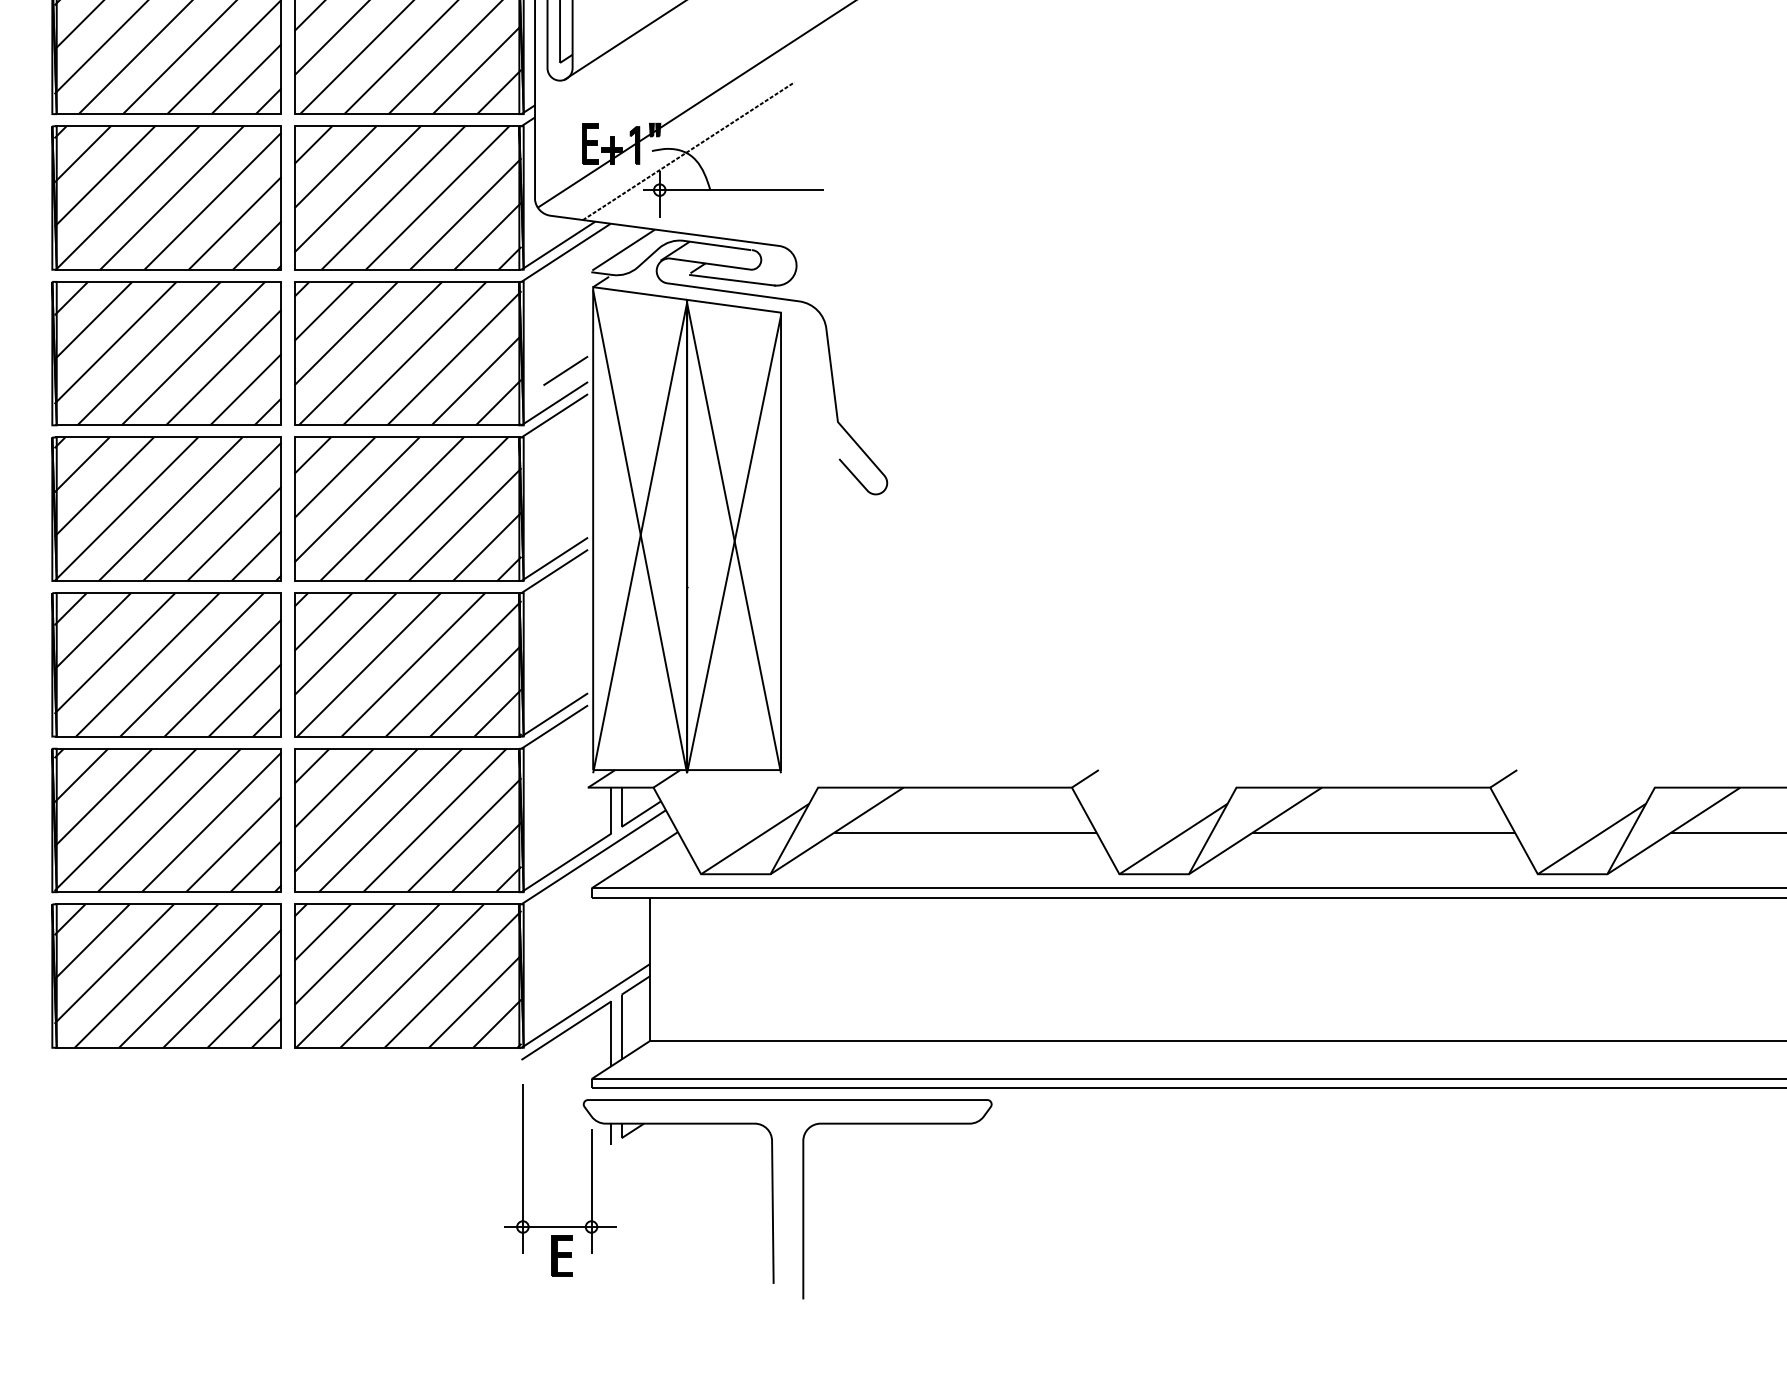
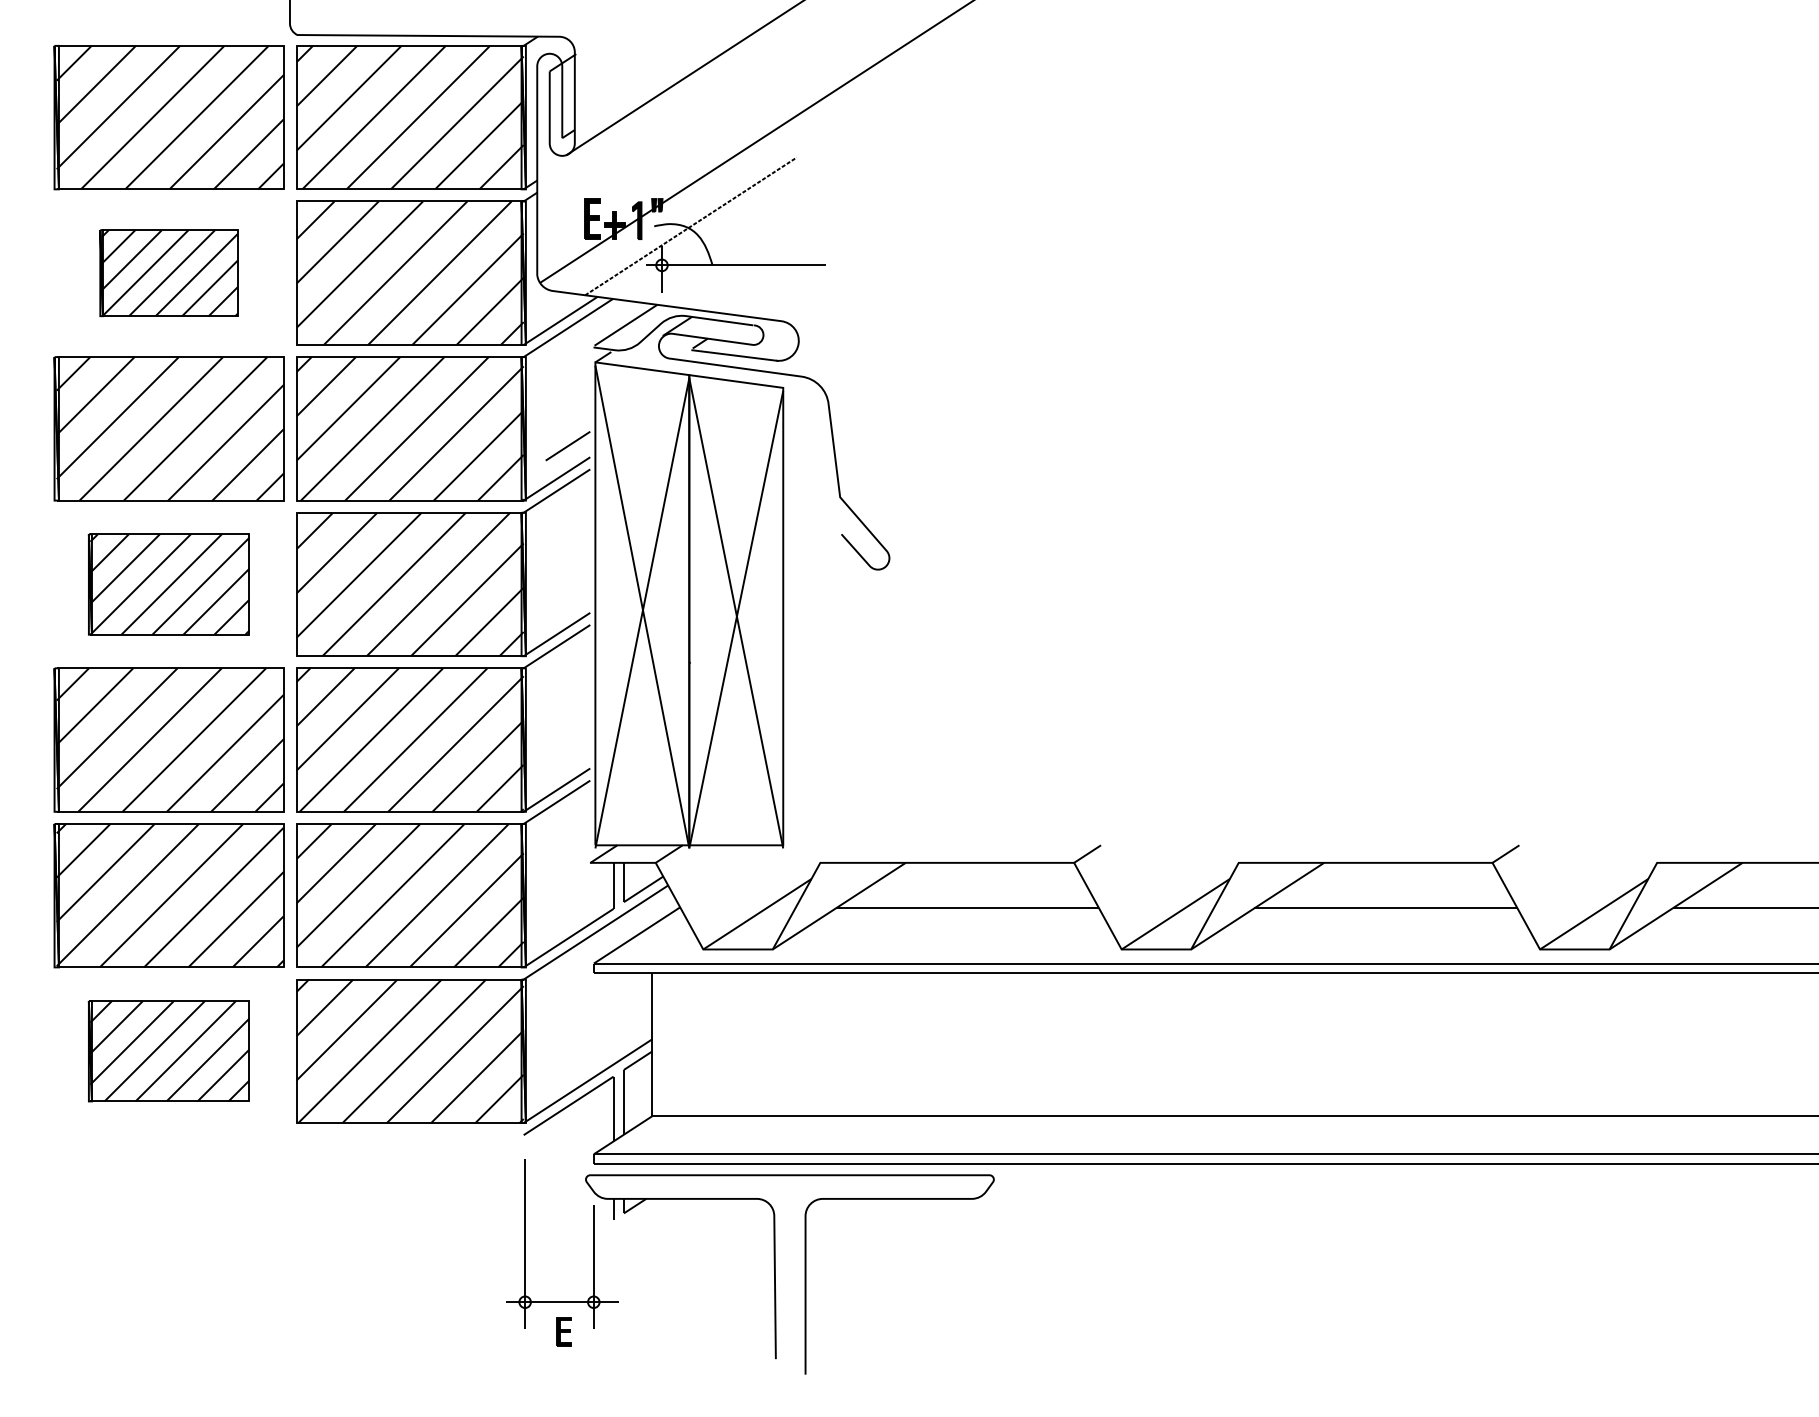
part: (166, 197) -> (168, 272), size x0.6
part: (166, 509) -> (168, 584), size x0.7
part: (166, 975) -> (168, 1050), size x0.7
part: (561, 1256) -> (563, 1331), size x0.7

